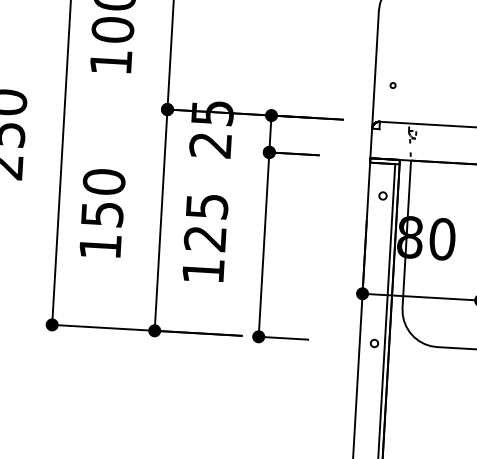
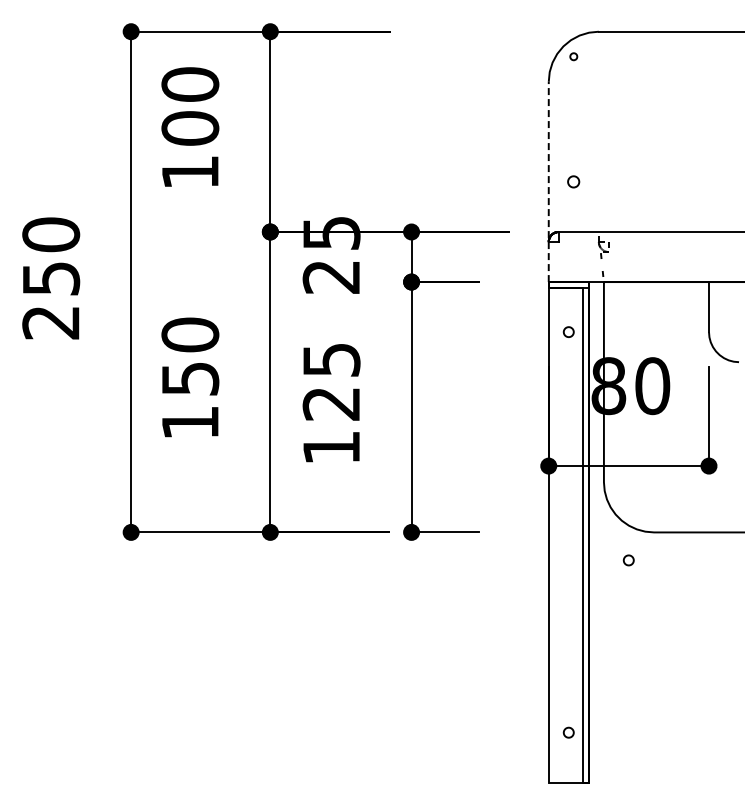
line: (374, 84) -> (548, 181), solid -> dashed
part: (392, 85) -> (573, 181), size x1.6
part: (374, 343) -> (628, 560), moved

